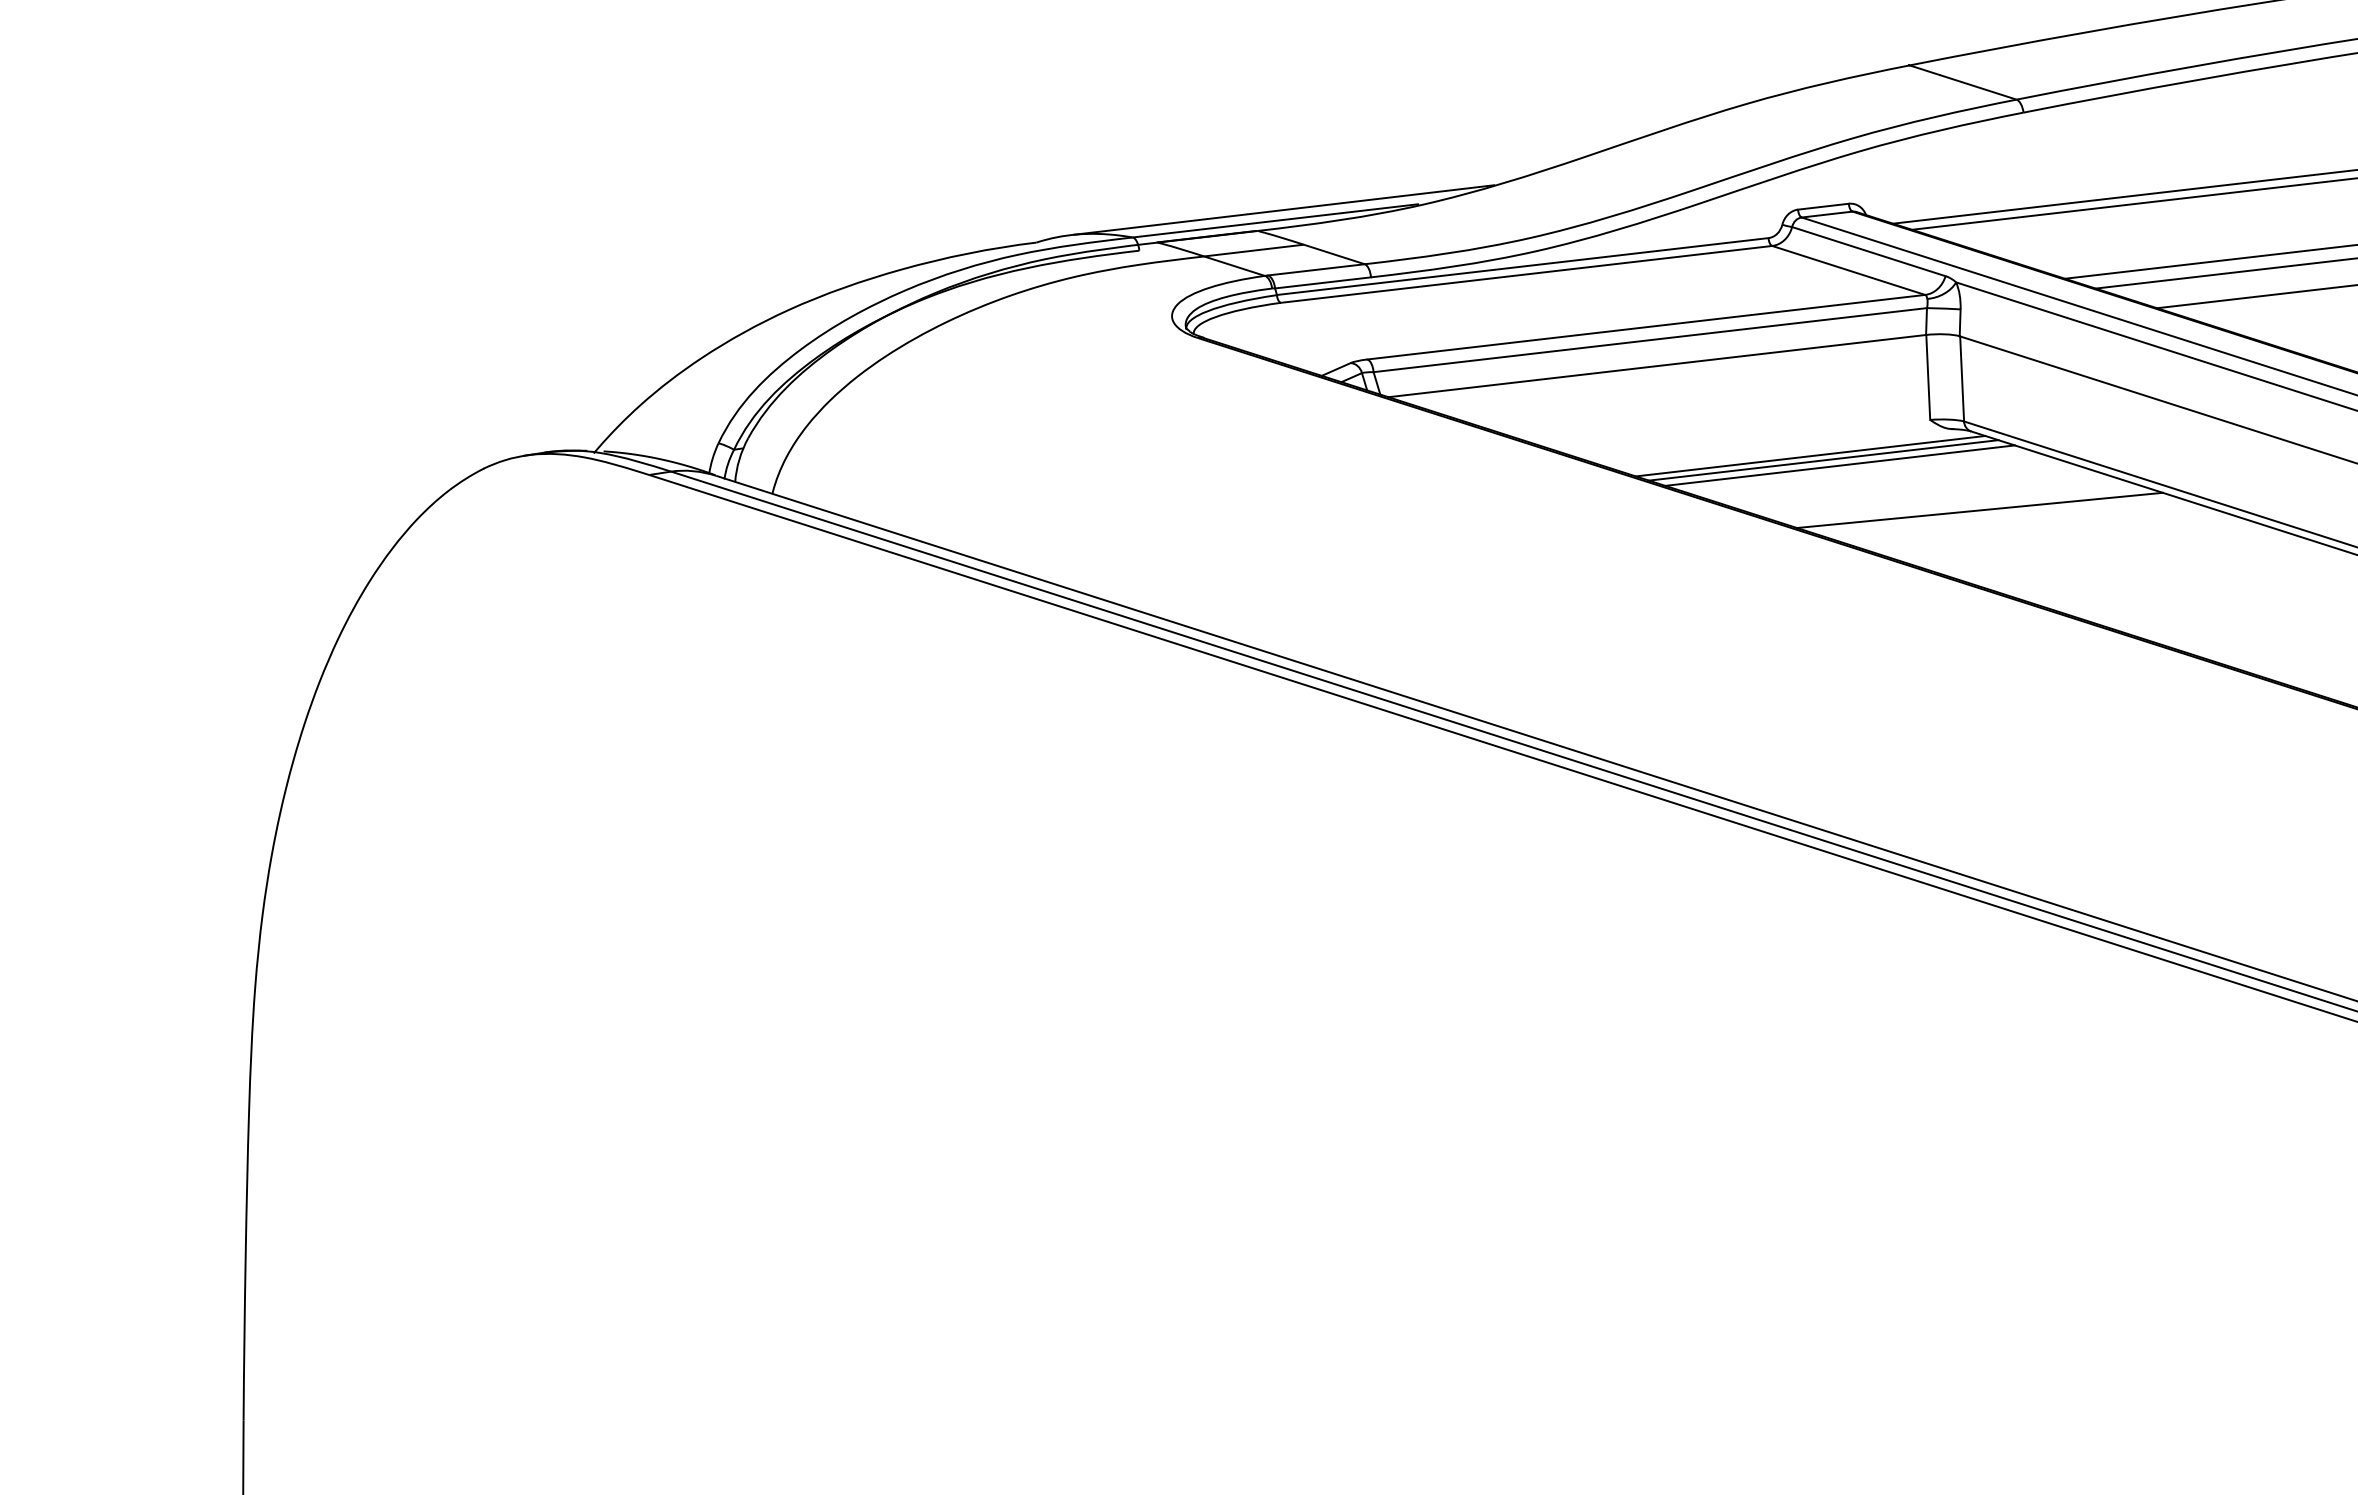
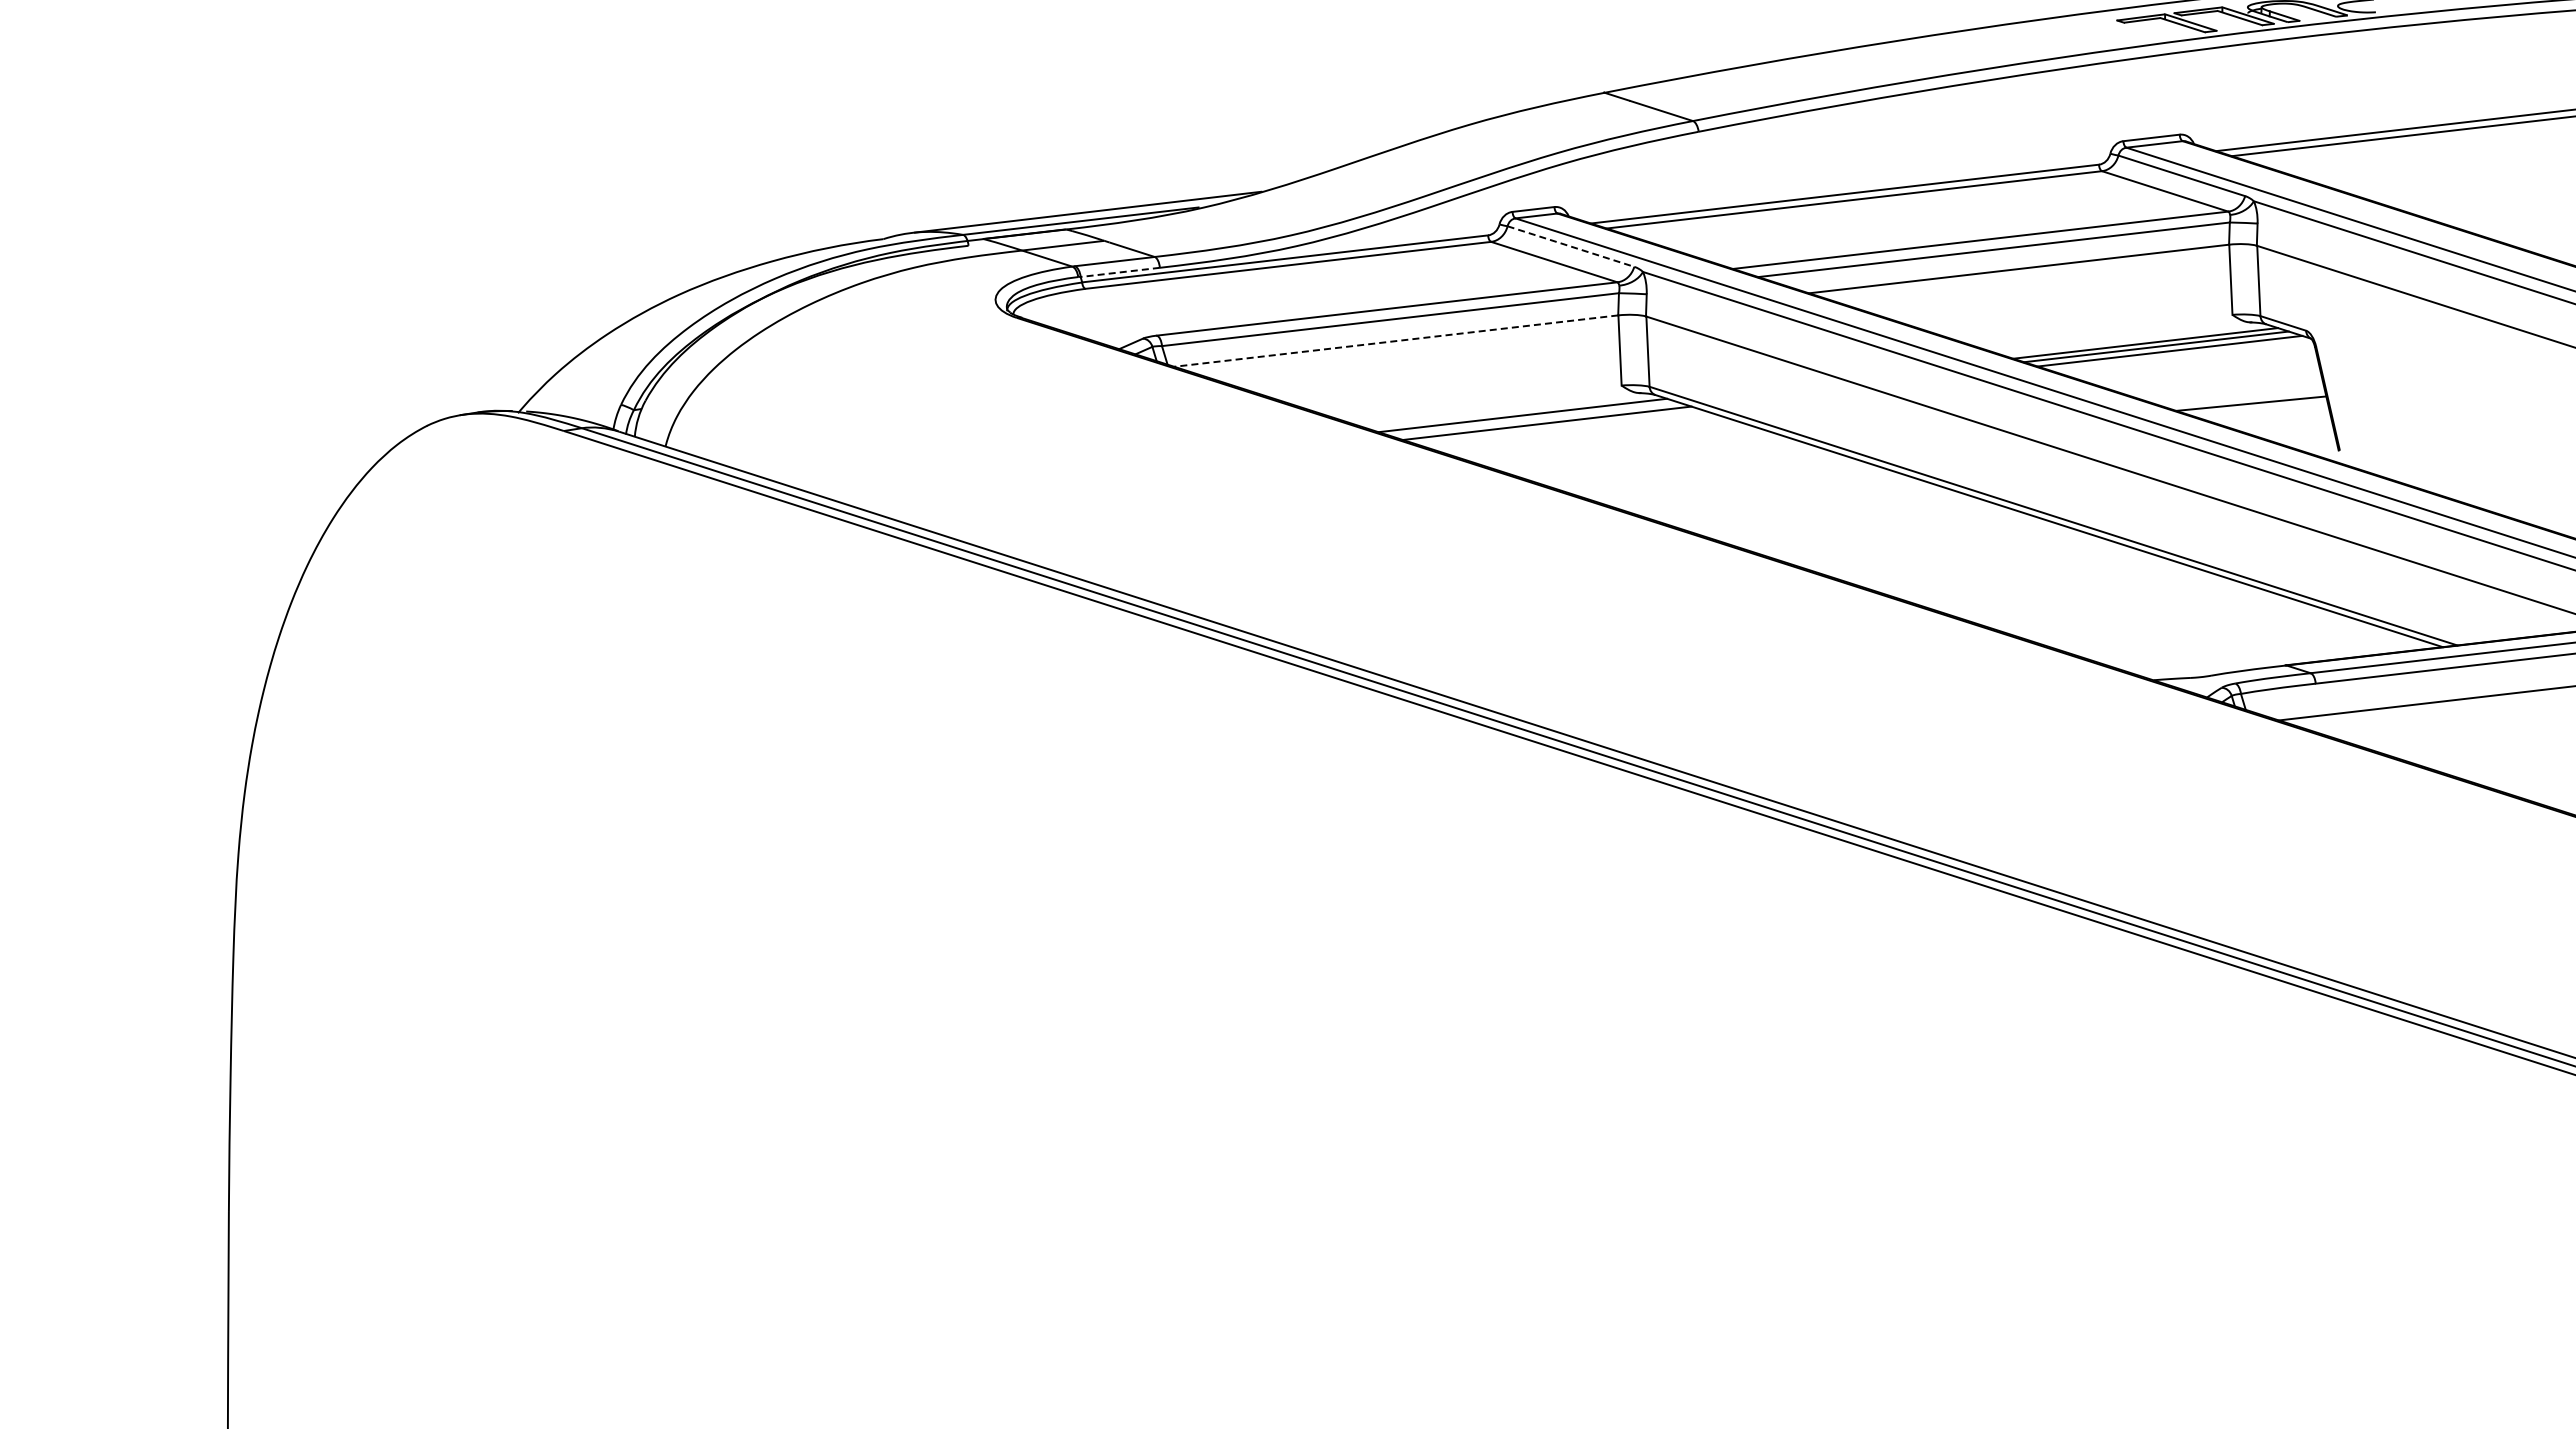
line: (1868, 251) -> (1570, 246), solid -> dashed
line: (1323, 283) -> (1120, 272), solid -> dashed
line: (1656, 366) -> (1395, 341), solid -> dashed
line: (1823, 459) -> (1533, 418), removed
line: (1979, 509) -> (1662, 459), removed

